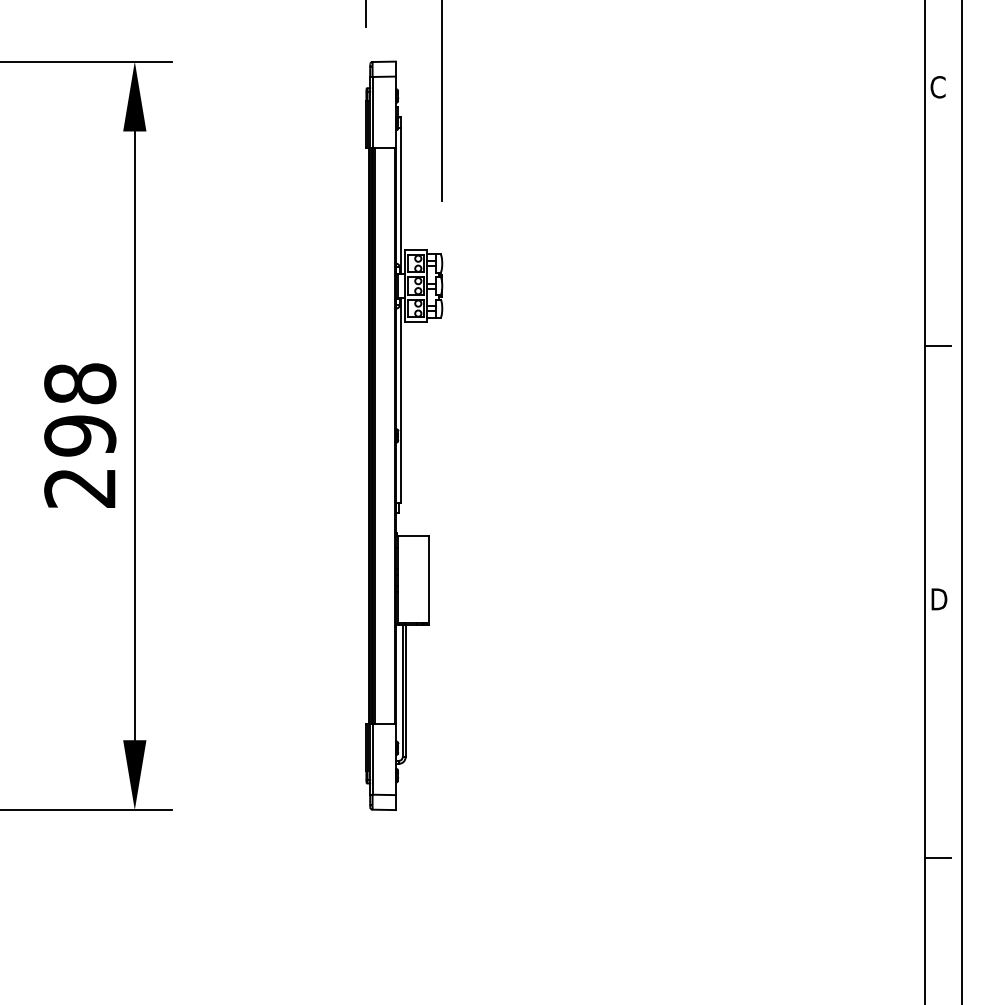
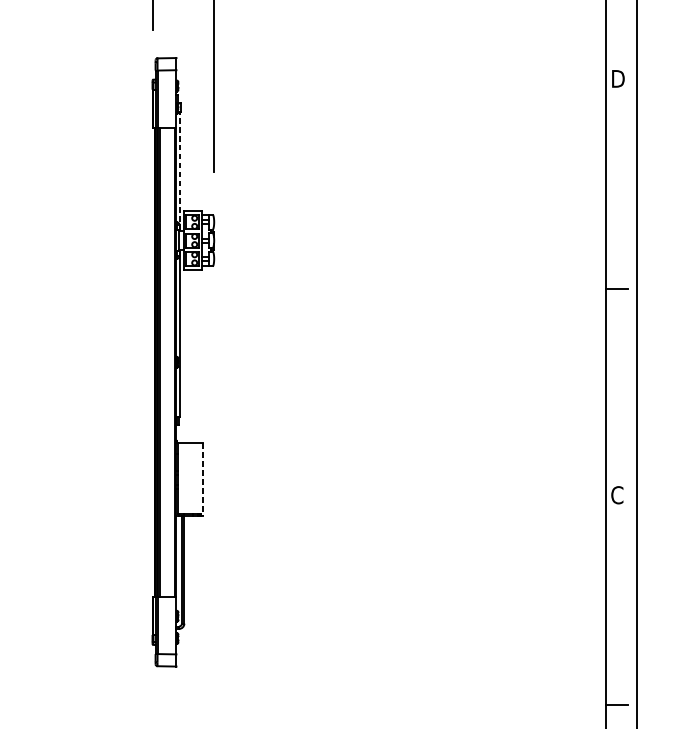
text: (938, 87) -> (617, 79), C -> D
line: (400, 201) -> (180, 171), solid -> dashed
line: (429, 580) -> (203, 479), solid -> dashed
text: (938, 599) -> (617, 495), D -> C

